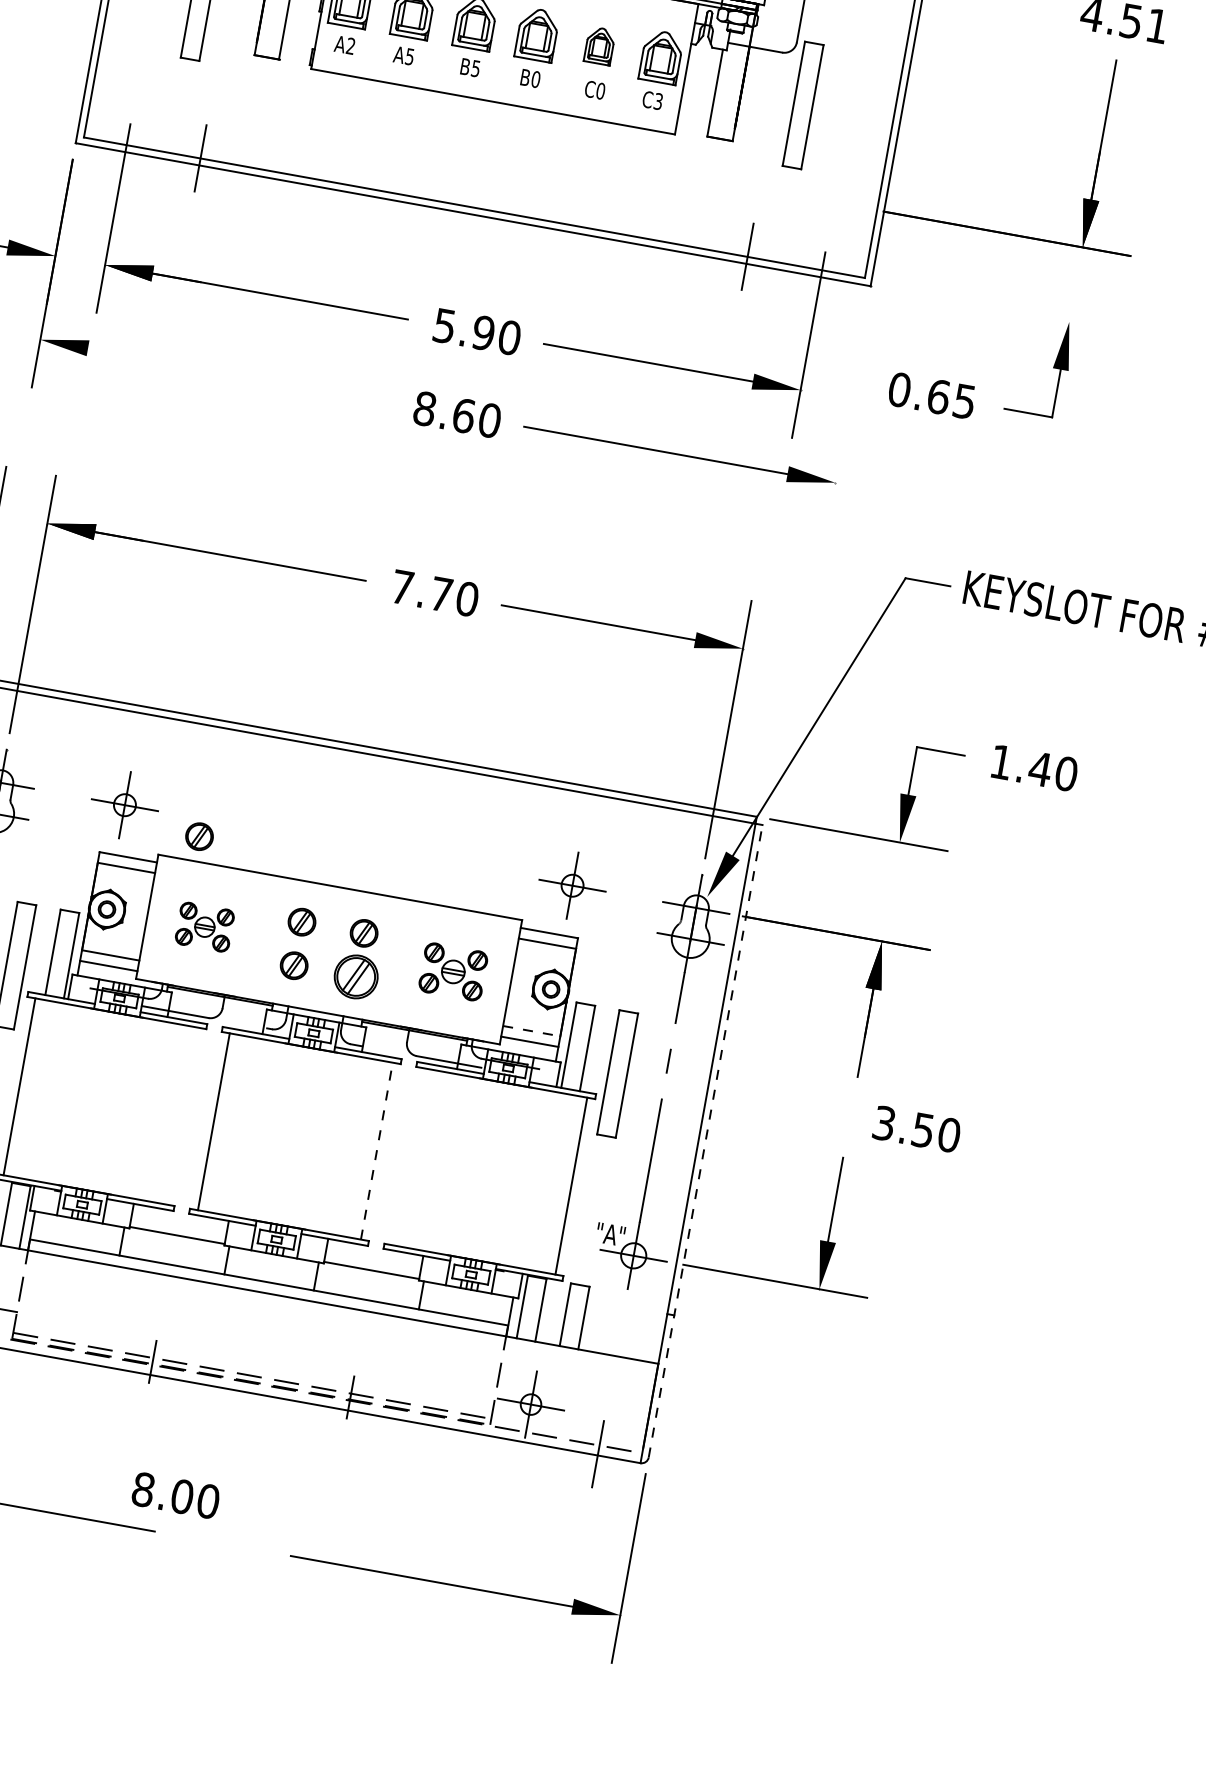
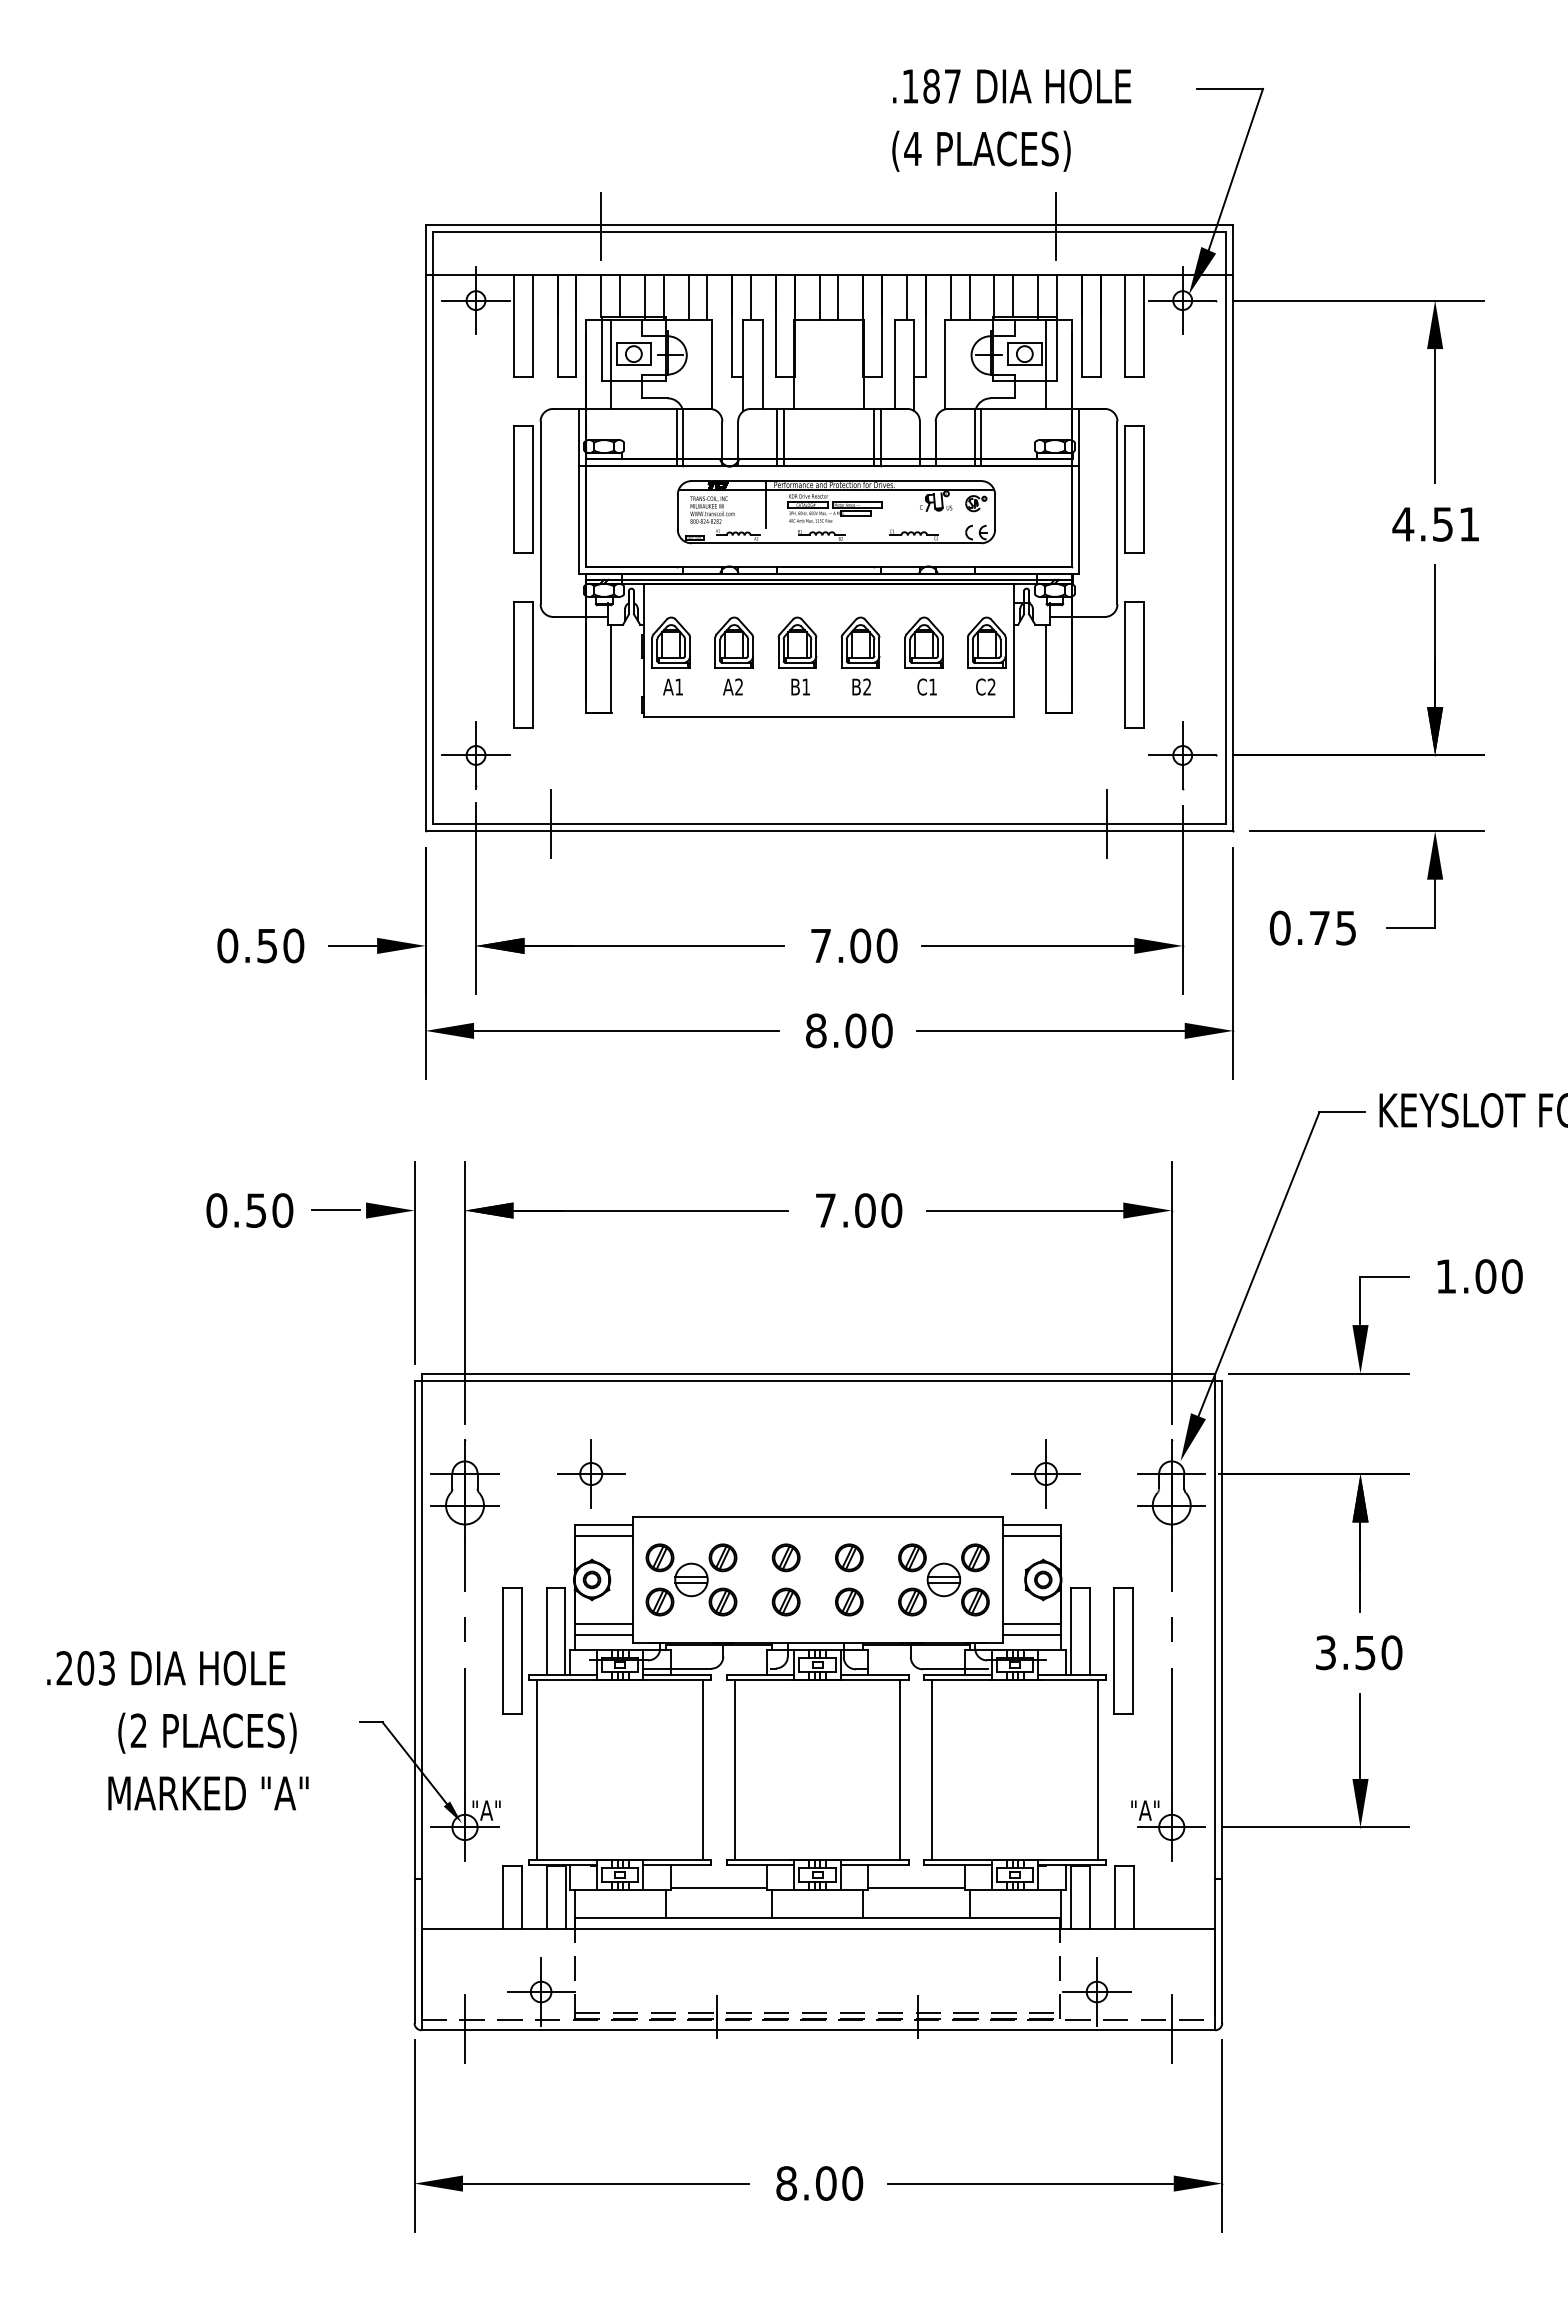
text: (350, 45) -> (678, 686), A2 -> A1
part: (599, 45) -> (923, 642), size x1.43
text: (409, 56) -> (738, 686), A5 -> A2
text: (475, 68) -> (805, 686), B5 -> B1
part: (138, 77) -> (475, 755), added
text: (536, 79) -> (867, 686), B0 -> B2
text: (601, 90) -> (933, 686), C0 -> C1
text: (658, 101) -> (991, 687), C3 -> C2
part: (834, 202) -> (1182, 755), added
line: (1001, 310) -> (1366, 831), added
text: (464, 329) -> (841, 945), 5.90 -> 7.00
line: (238, 374) -> (626, 1030), added
text: (938, 396) -> (1319, 927), 0.65 -> 0.75
text: (463, 415) -> (855, 1030), 8.60 -> 8.00
line: (847, 416) -> (1233, 963), added
text: (441, 594) -> (865, 1210), 7.70 -> 7.00
text: (1040, 769) -> (1485, 1276), 1.40 -> 1.00
part: (198, 836) -> (669, 1491), removed
part: (204, 926) -> (691, 1579), size x1.67
part: (452, 971) -> (943, 1579), size x1.43
part: (356, 976) -> (849, 1601), size x0.62
line: (532, 1031) -> (1032, 1624), dashed -> solid
line: (182, 1115) -> (702, 1769), added
text: (917, 1129) -> (1359, 1652), moved
line: (705, 1140) -> (1222, 1701), dashed -> solid
line: (377, 1150) -> (900, 1769), dashed -> solid
line: (408, 1156) -> (932, 1769), added
text: (175, 1495) -> (819, 2183), moved

